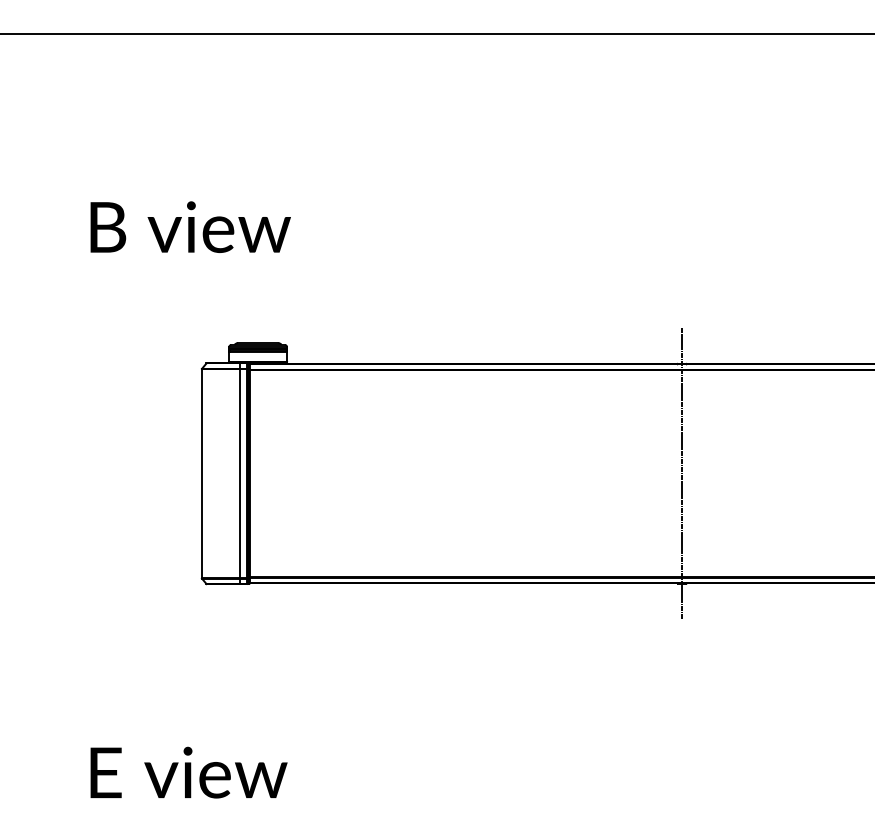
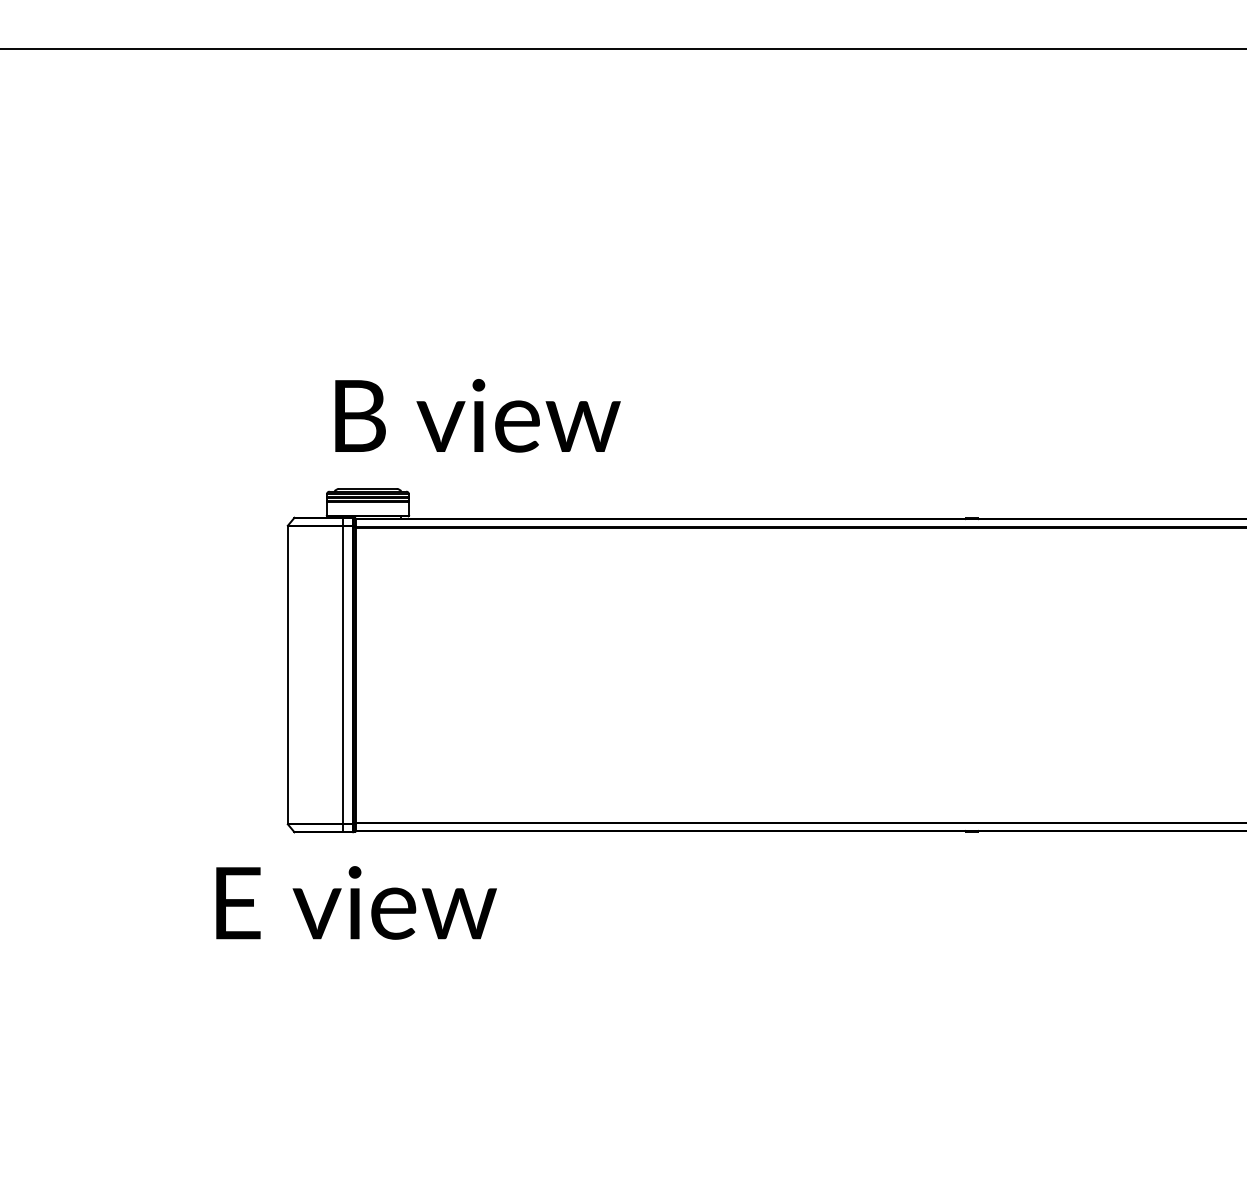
text: (190, 226) -> (477, 415), moved
line: (682, 473) -> (972, 674), removed
text: (189, 772) -> (356, 902), moved

